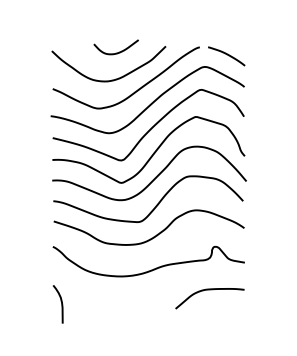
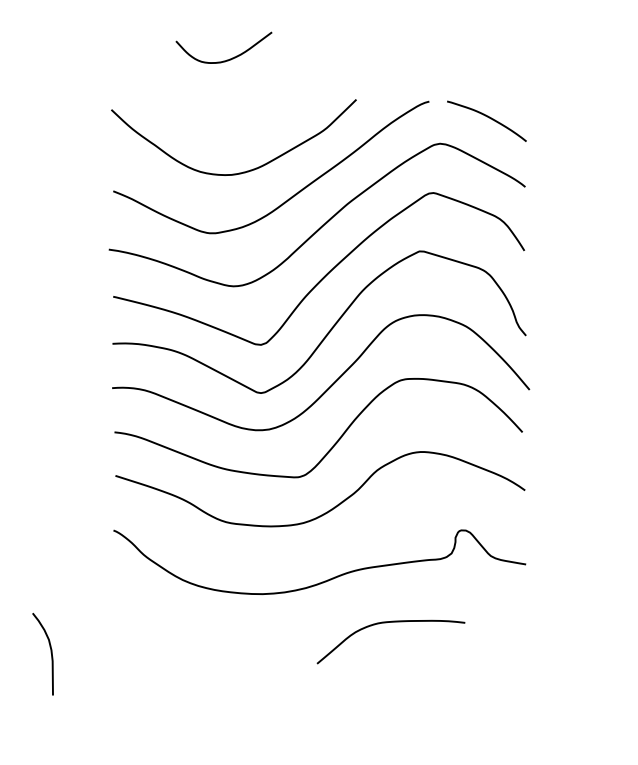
curve: (115, 52) -> (222, 59), moved
curve: (209, 290) -> (389, 624), moved
curve: (61, 304) -> (50, 654), moved

